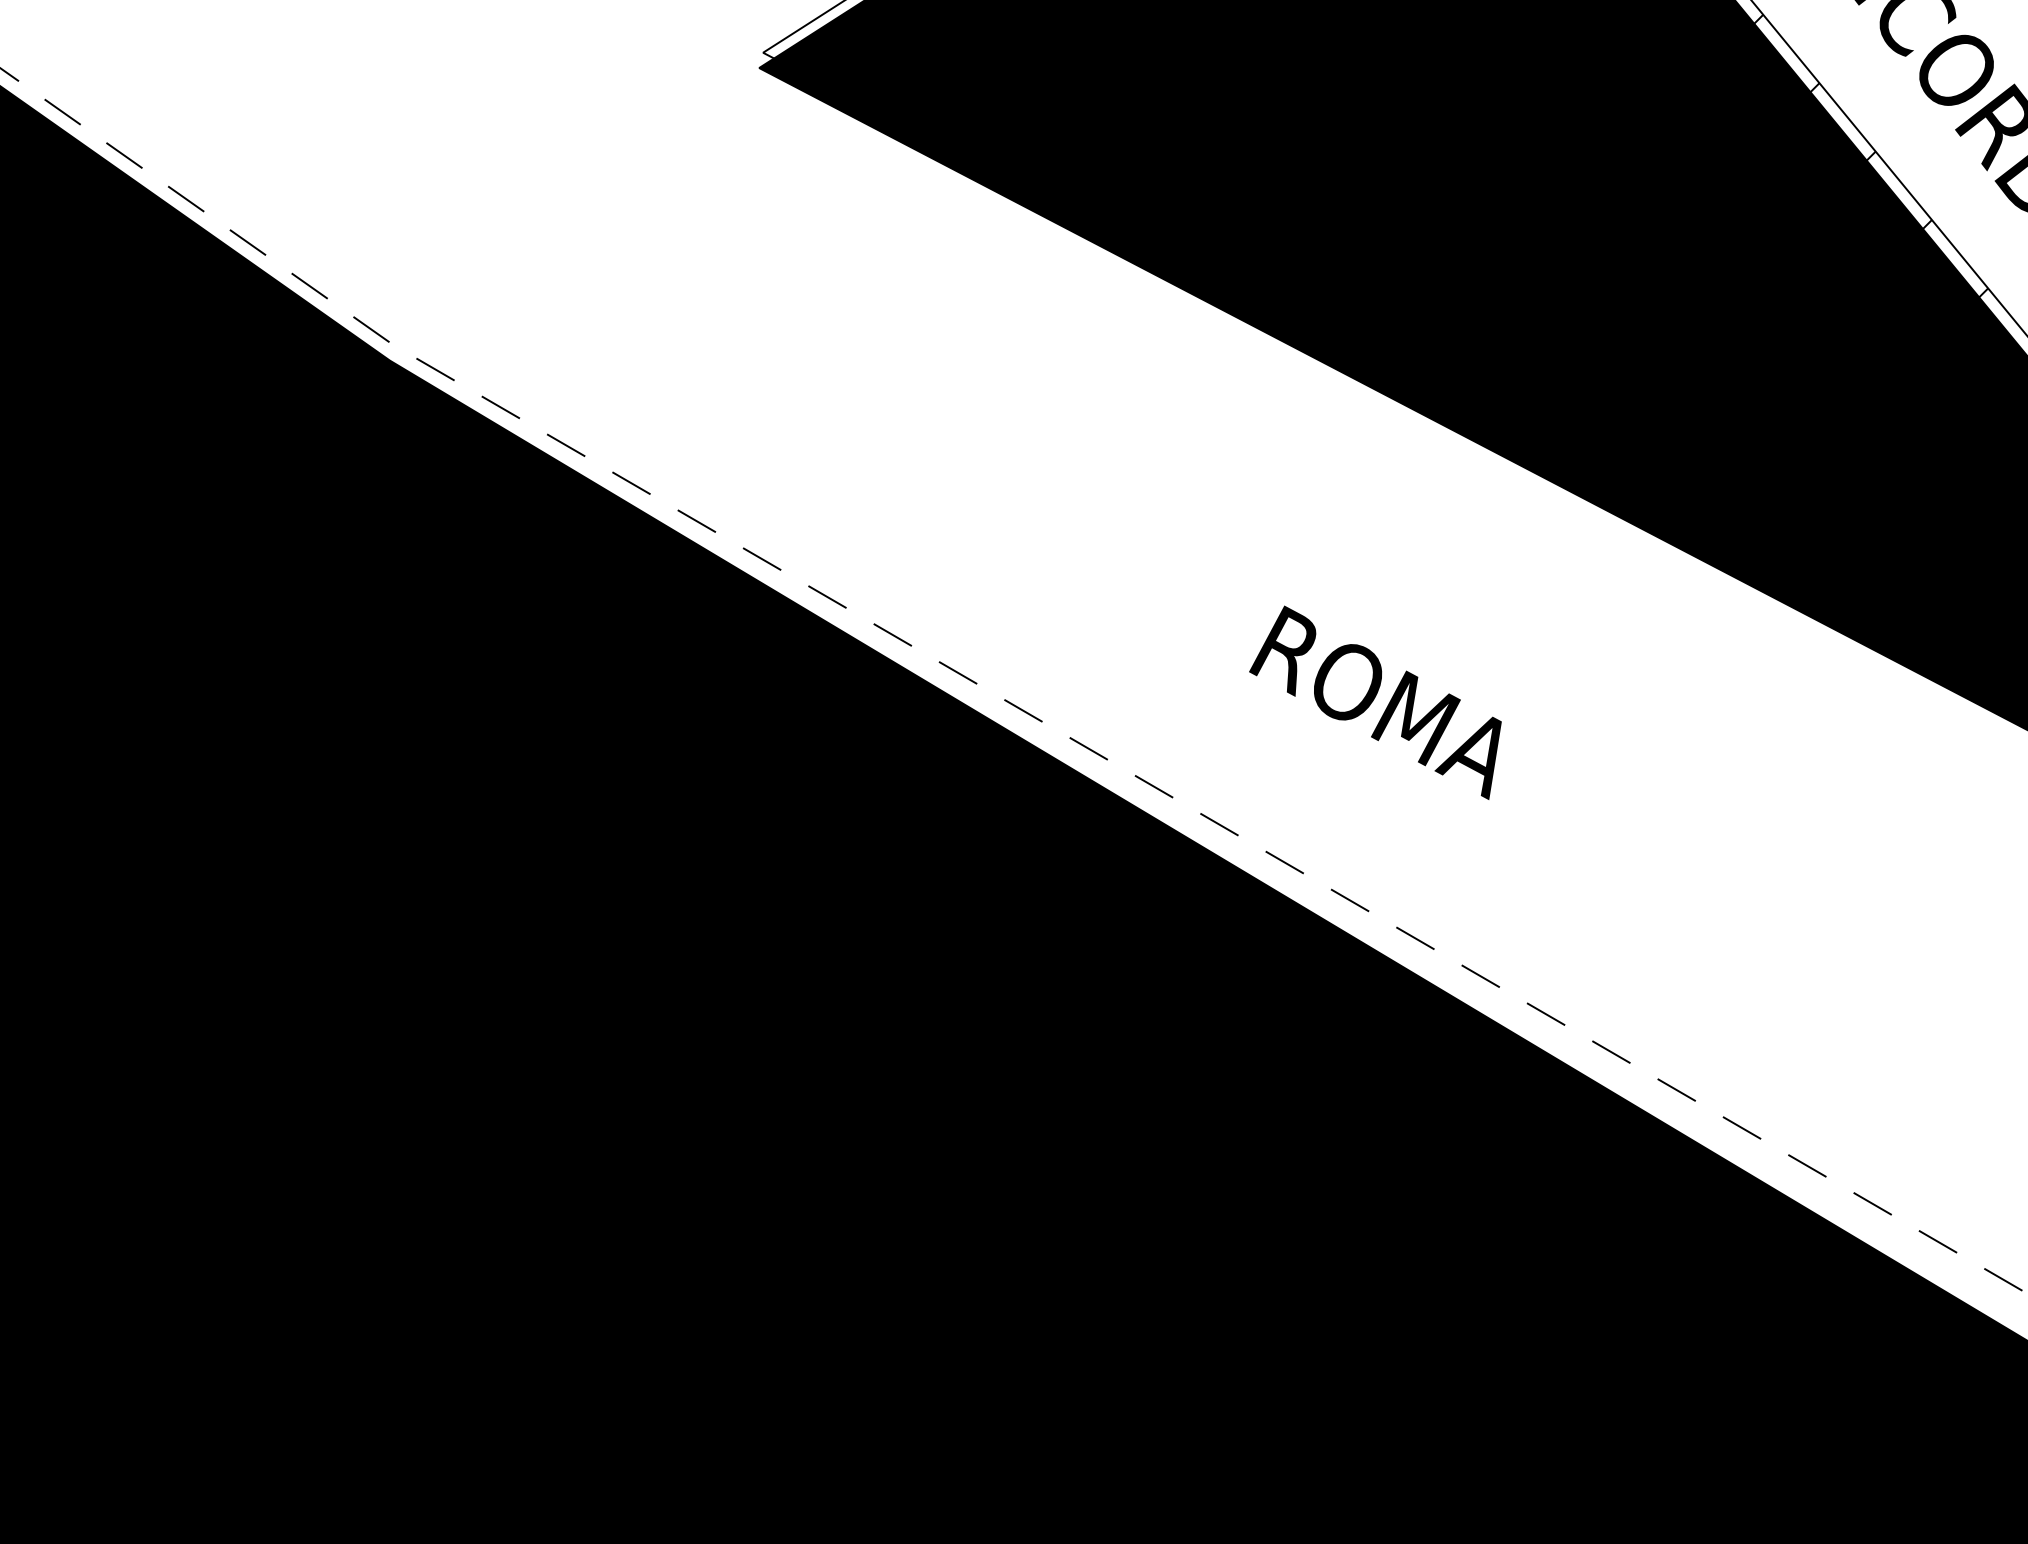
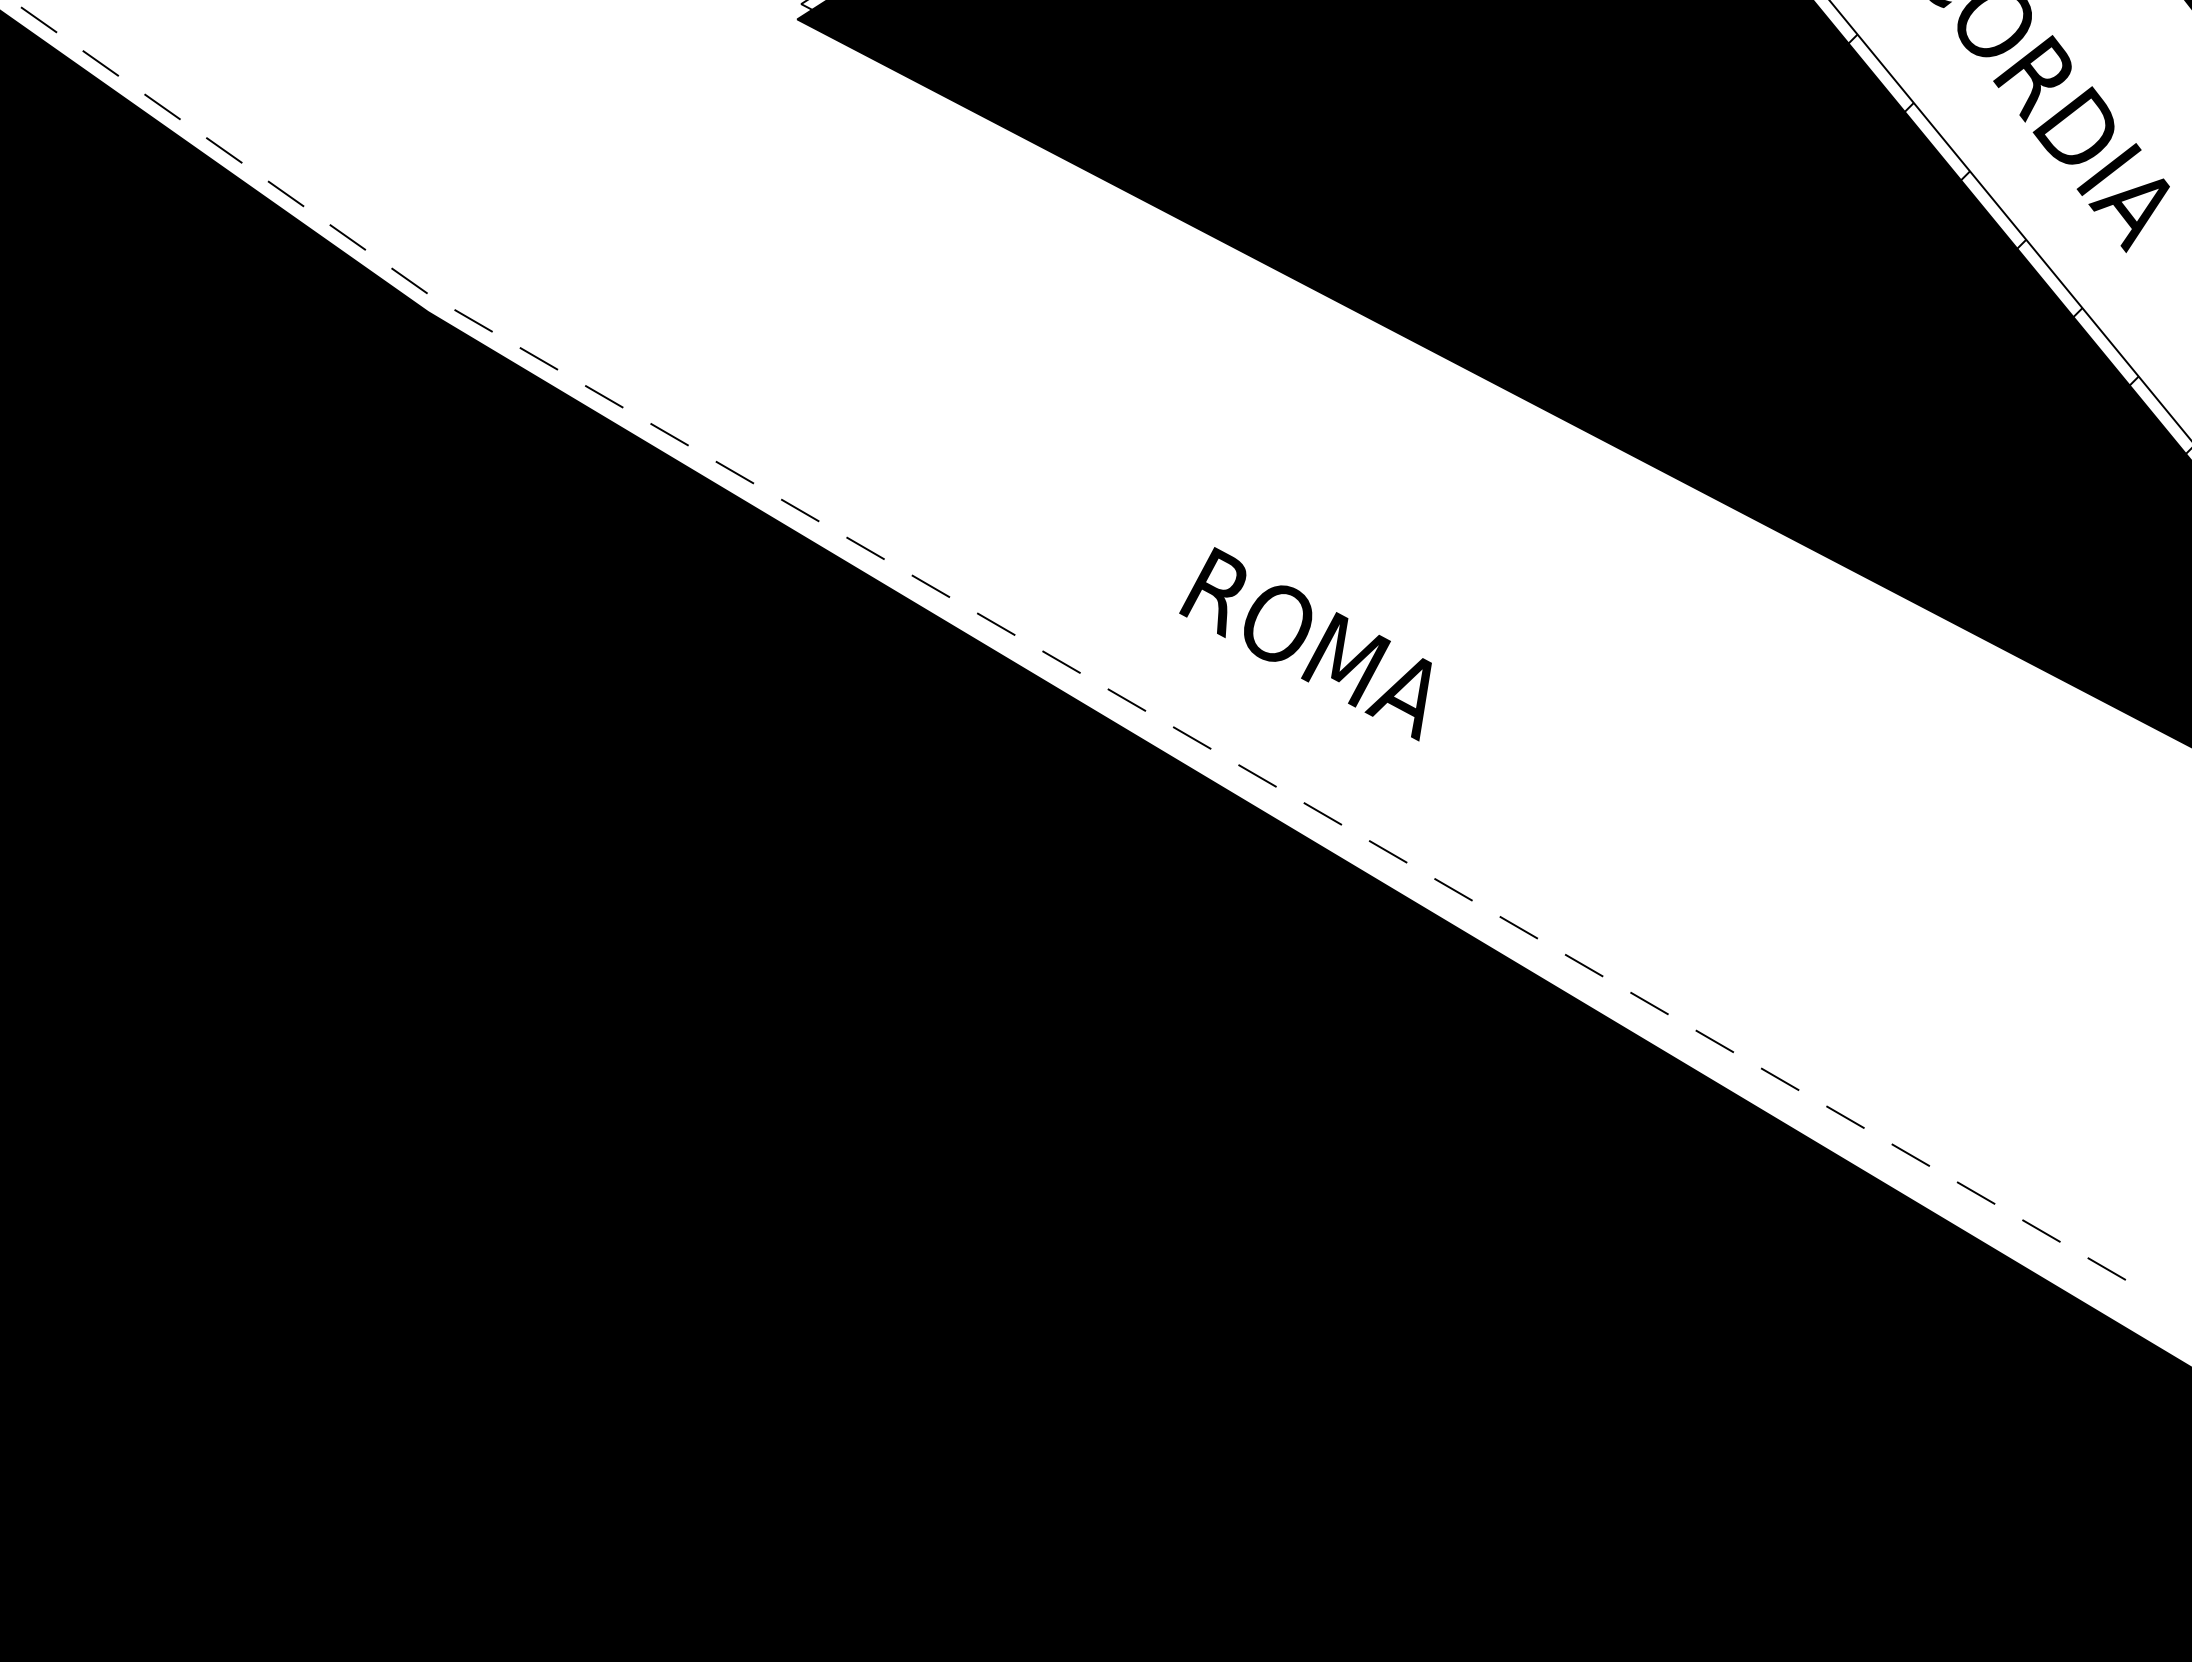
text: (1375, 703) -> (1305, 644), moved

